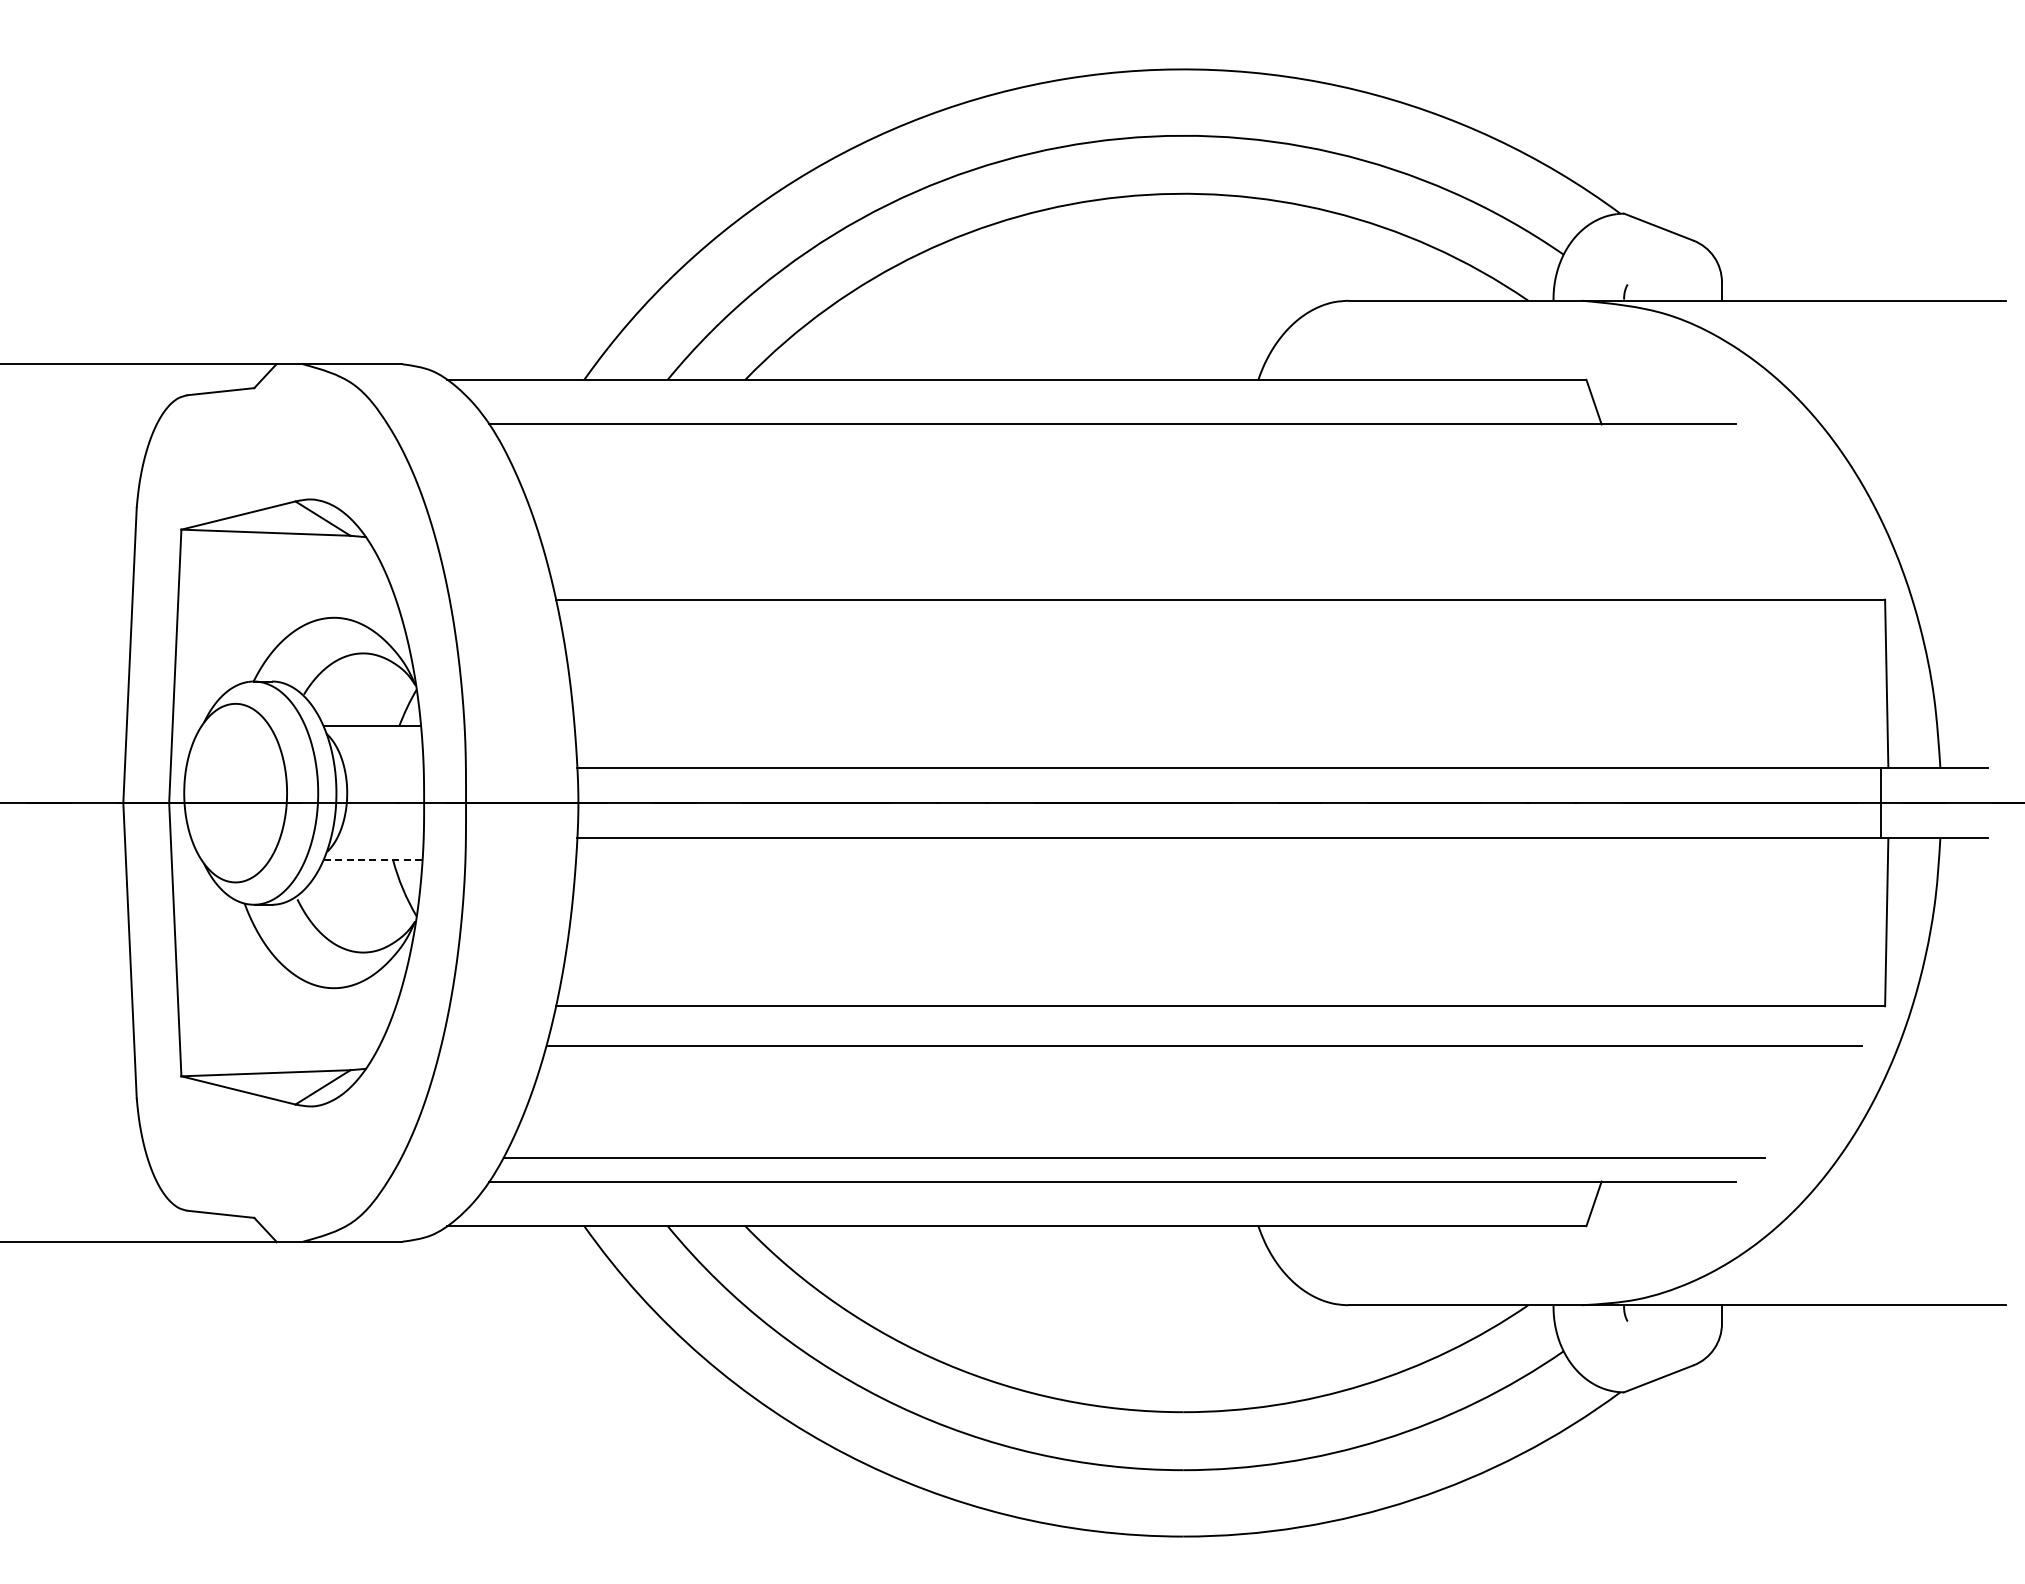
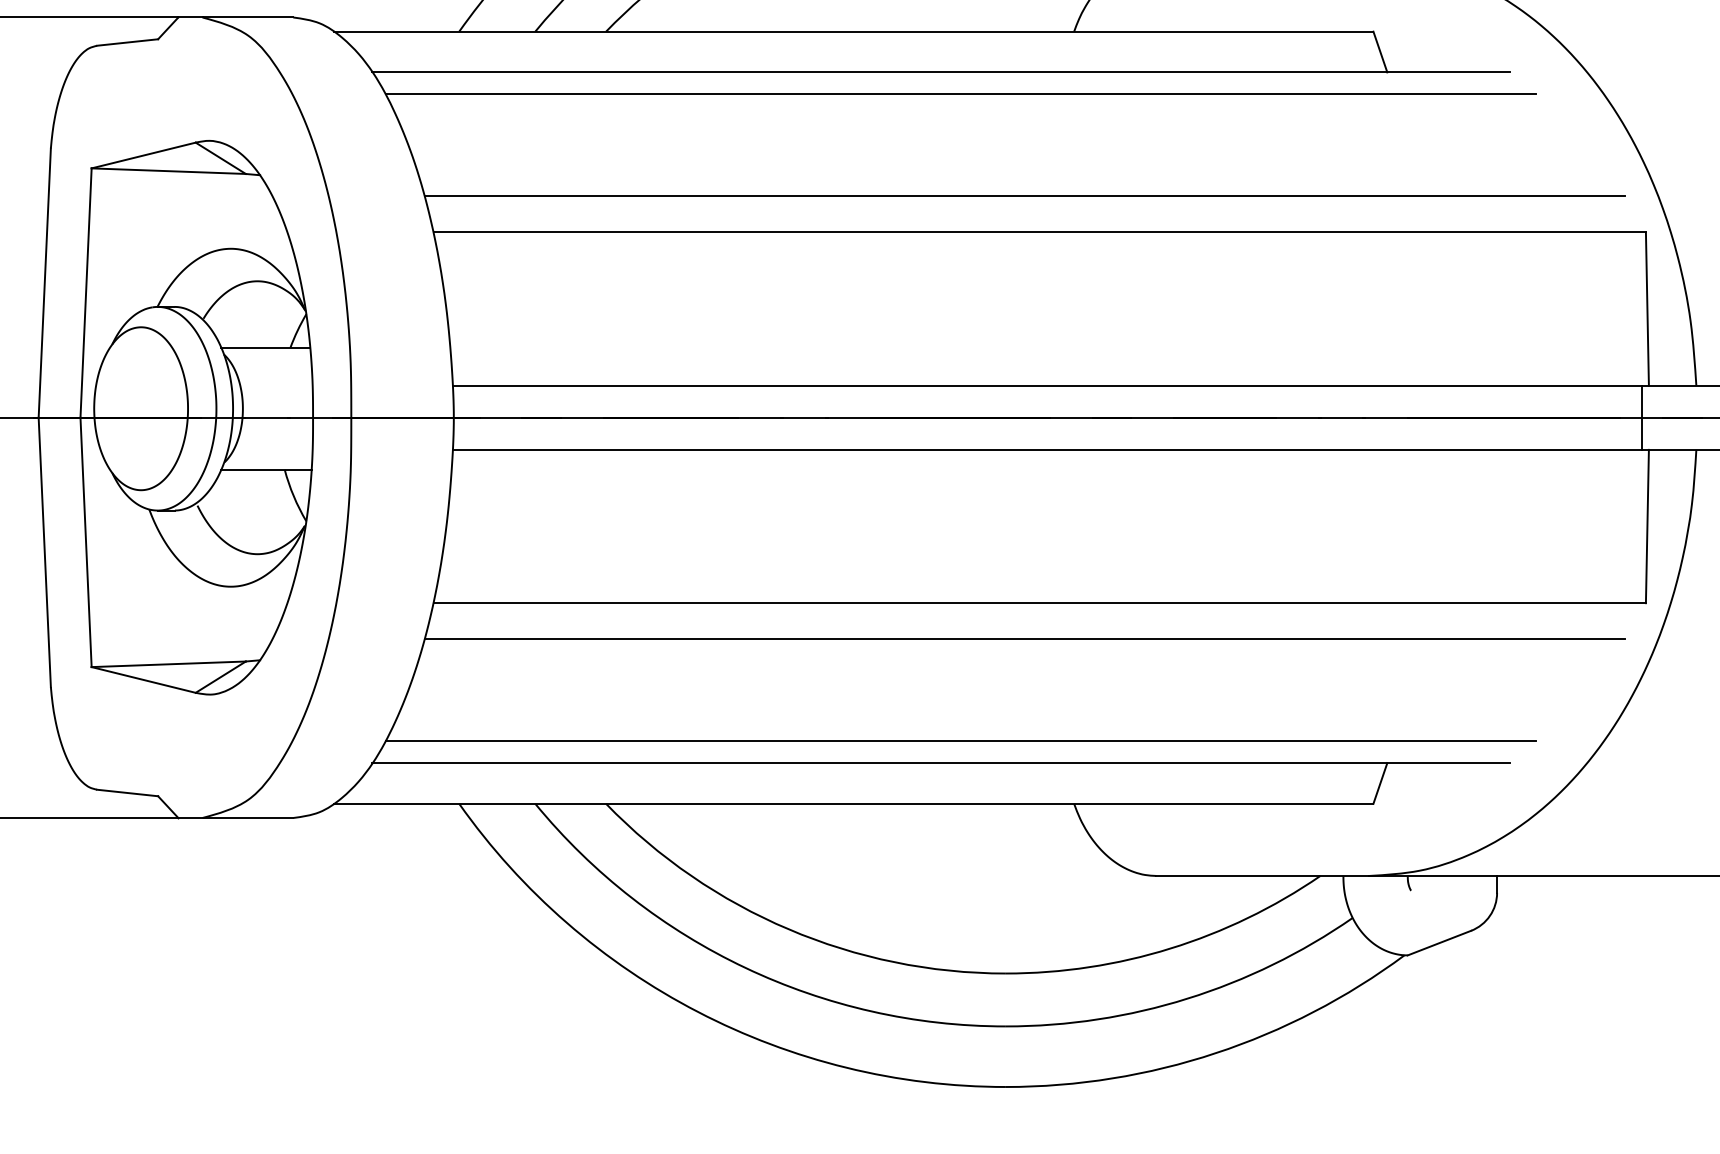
line: (1133, 448) -> (960, 94), added
line: (1204, 560) -> (1025, 196), added
line: (373, 860) -> (266, 470), dashed -> solid

